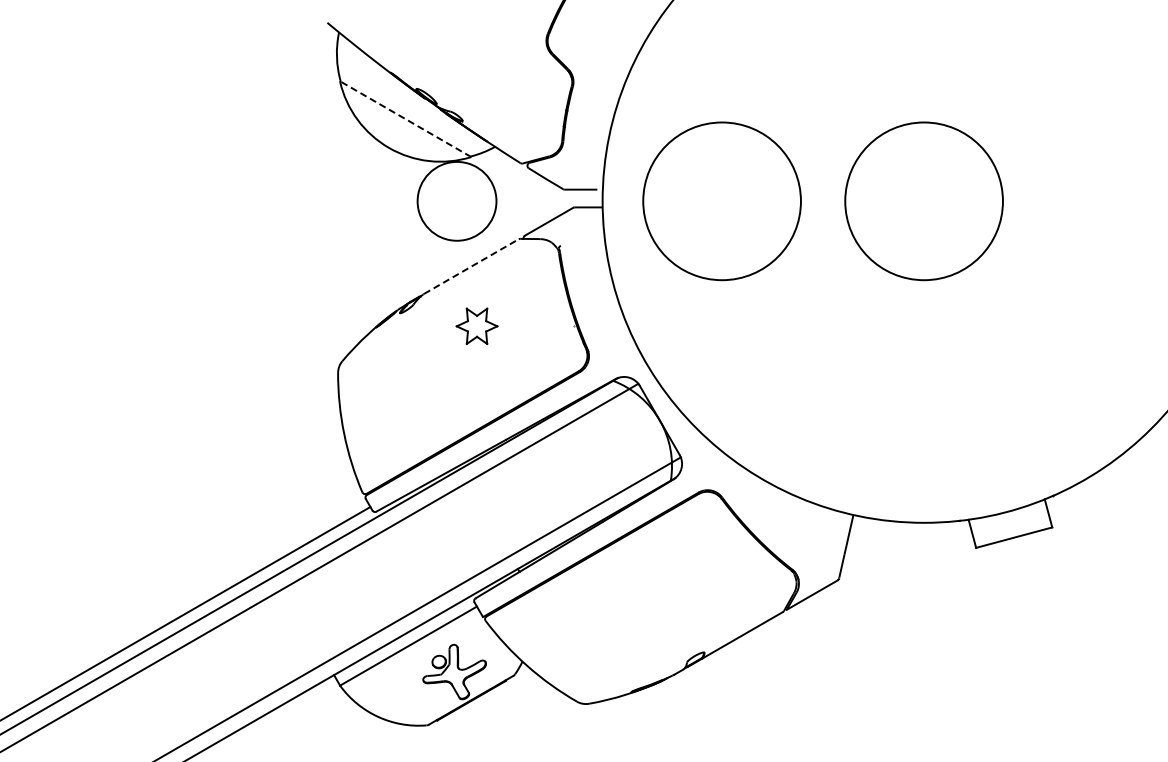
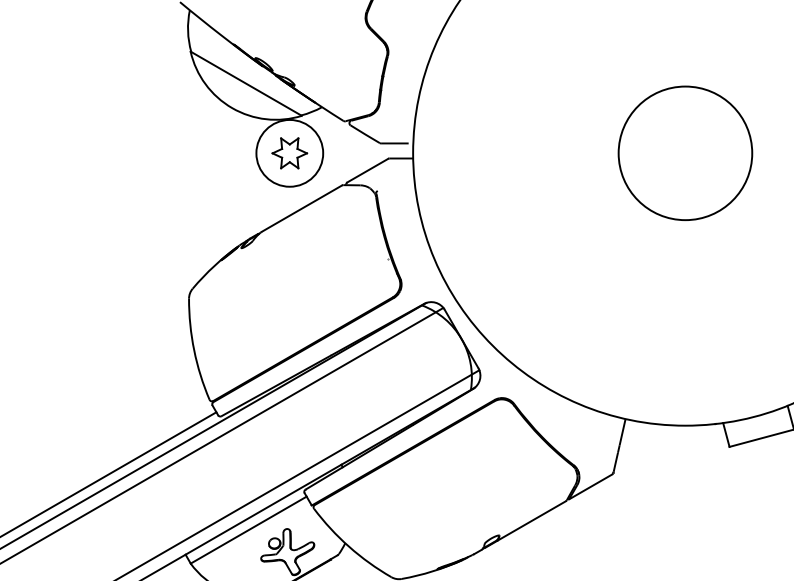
line: (405, 119) -> (246, 84), dashed -> solid
circle: (721, 201) -> (513, 153), removed
line: (471, 266) -> (302, 208), dashed -> solid
part: (476, 325) -> (289, 152), moved

